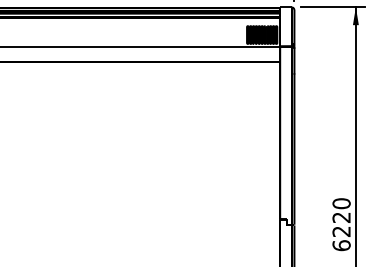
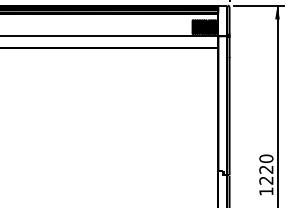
text: (341, 245) -> (266, 191), 6220 -> 1220

